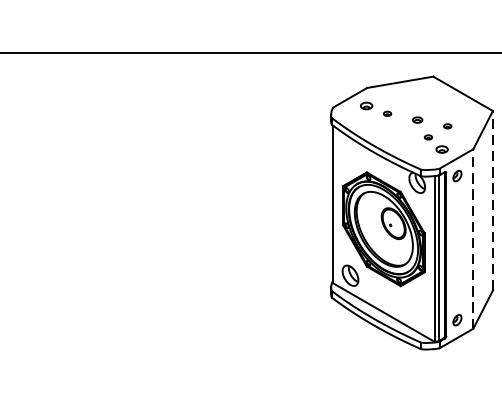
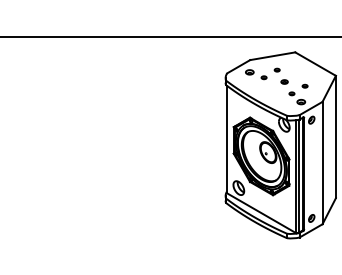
part: (405, 101) -> (276, 69), added
line: (492, 200) -> (335, 136), dashed -> solid
line: (473, 238) -> (322, 162), dashed -> solid

